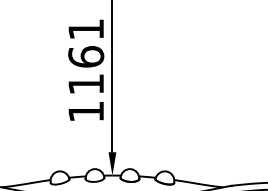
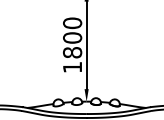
text: (86, 55) -> (72, 37), 1161 -> 1800

